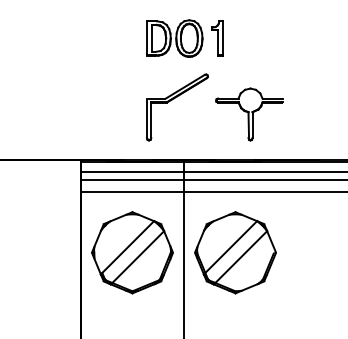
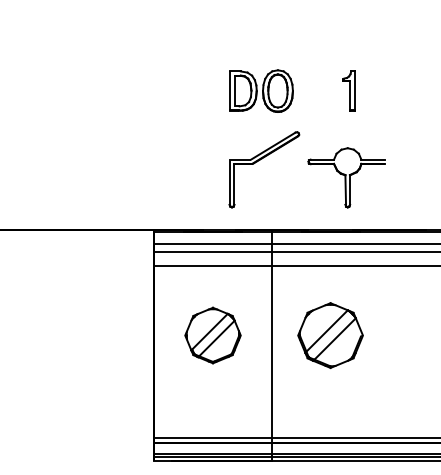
part: (217, 37) -> (348, 90), moved
part: (132, 252) -> (212, 335), size x0.6
part: (235, 252) -> (330, 335), size x0.7

